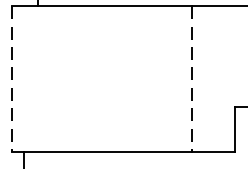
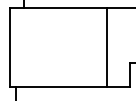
line: (11, 80) -> (9, 48), dashed -> solid
line: (191, 80) -> (106, 48), dashed -> solid

